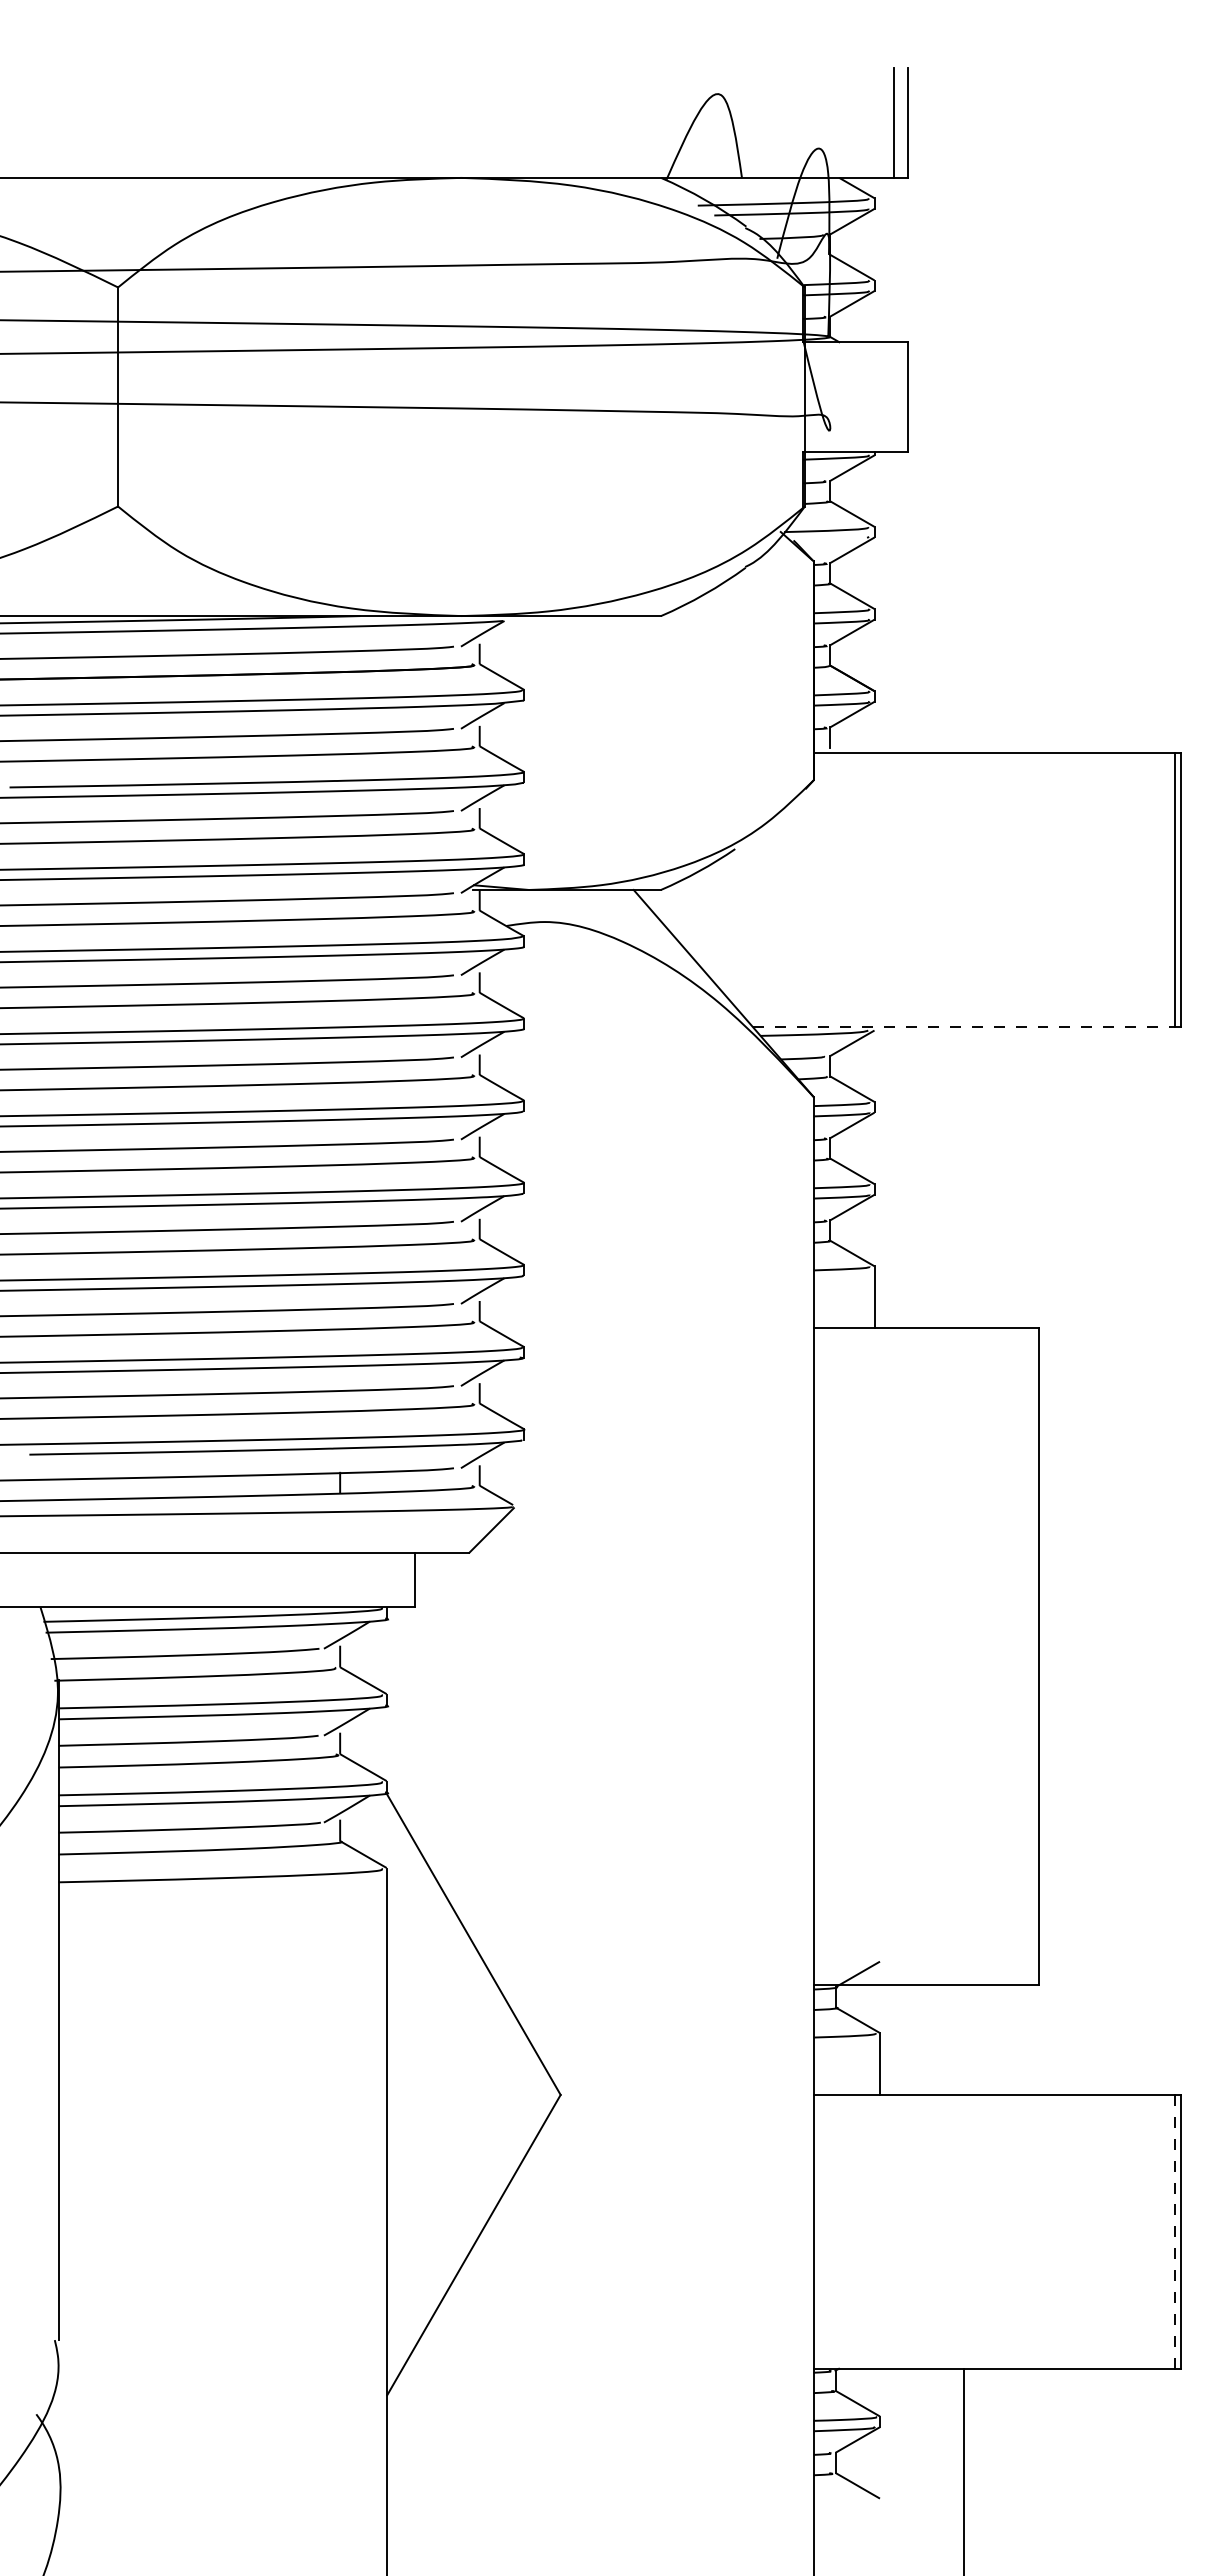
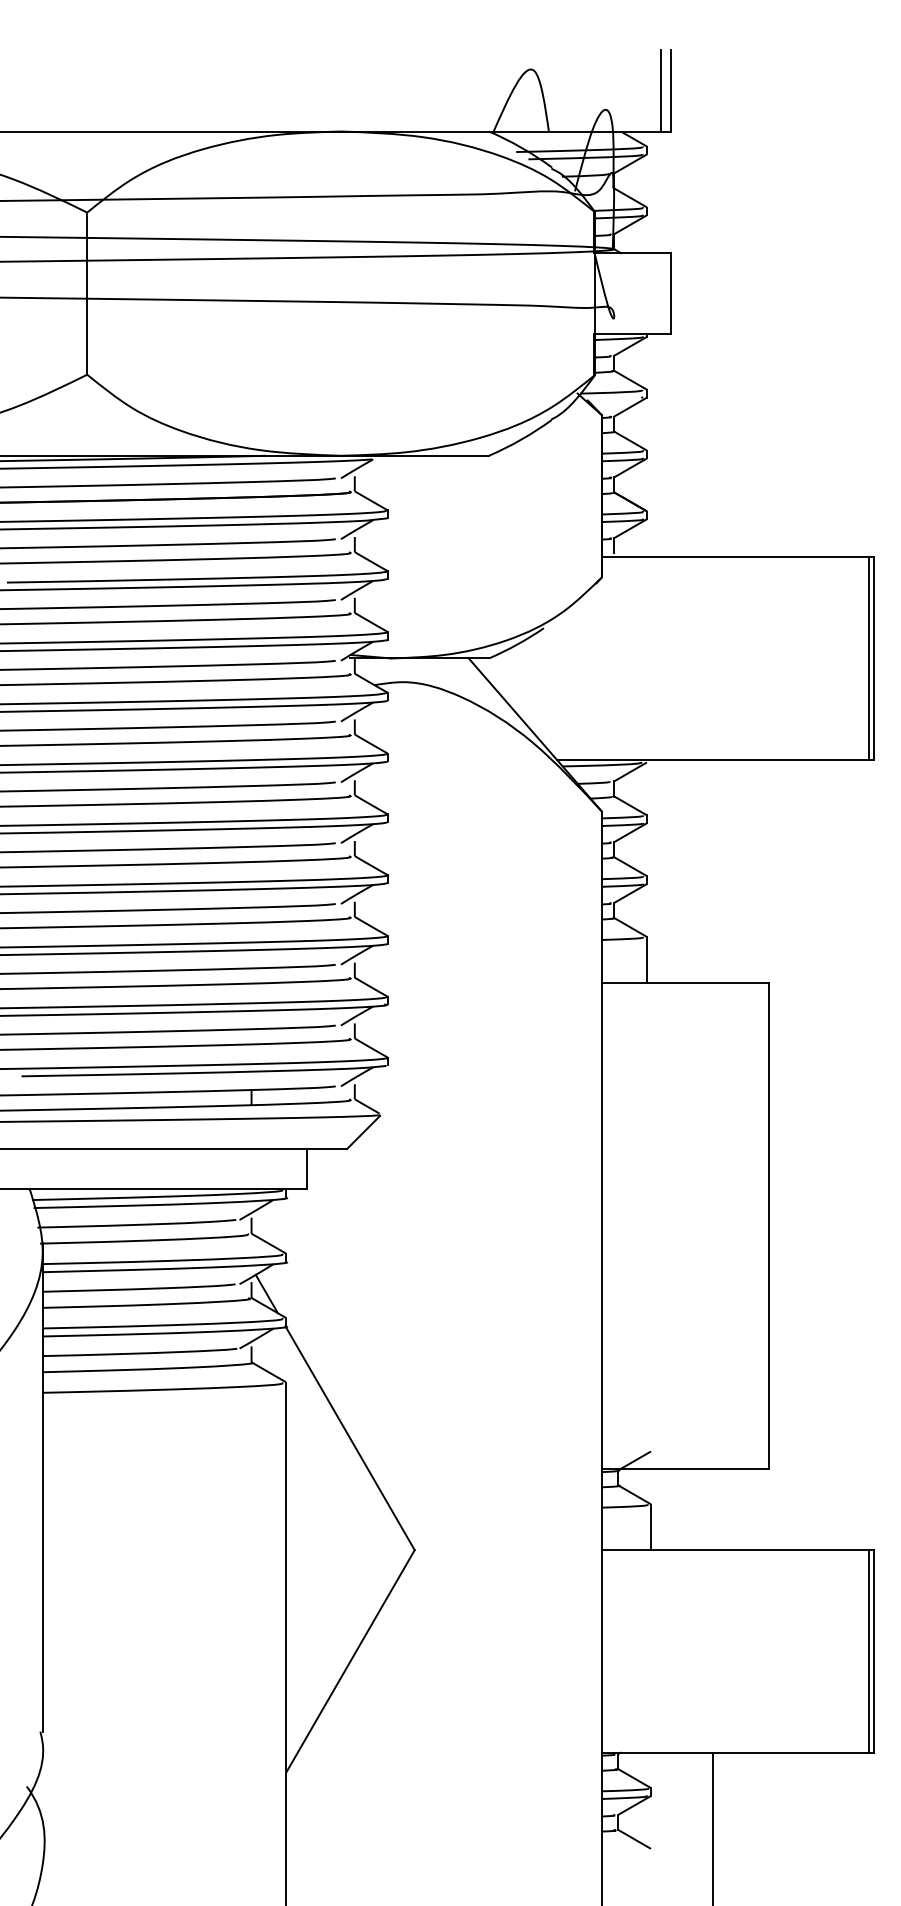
line: (964, 1026) -> (713, 759), dashed -> solid
line: (360, 1748) -> (266, 1293), added
line: (1174, 2231) -> (868, 1651), dashed -> solid

